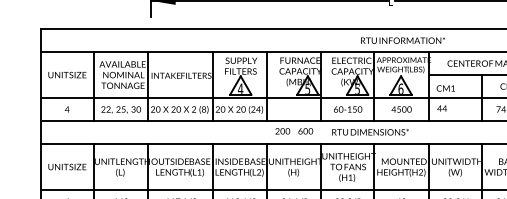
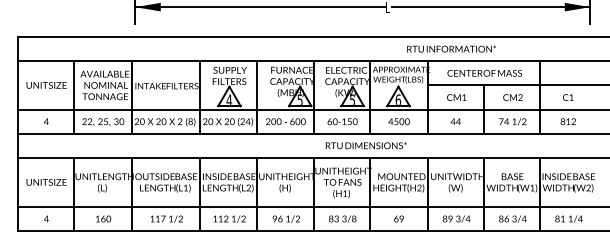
text: (402, 40) -> (451, 48), moved
text: (445, 88) -> (456, 97), moved
text: (441, 108) -> (455, 121), moved
text: (293, 131) -> (285, 121), moved

